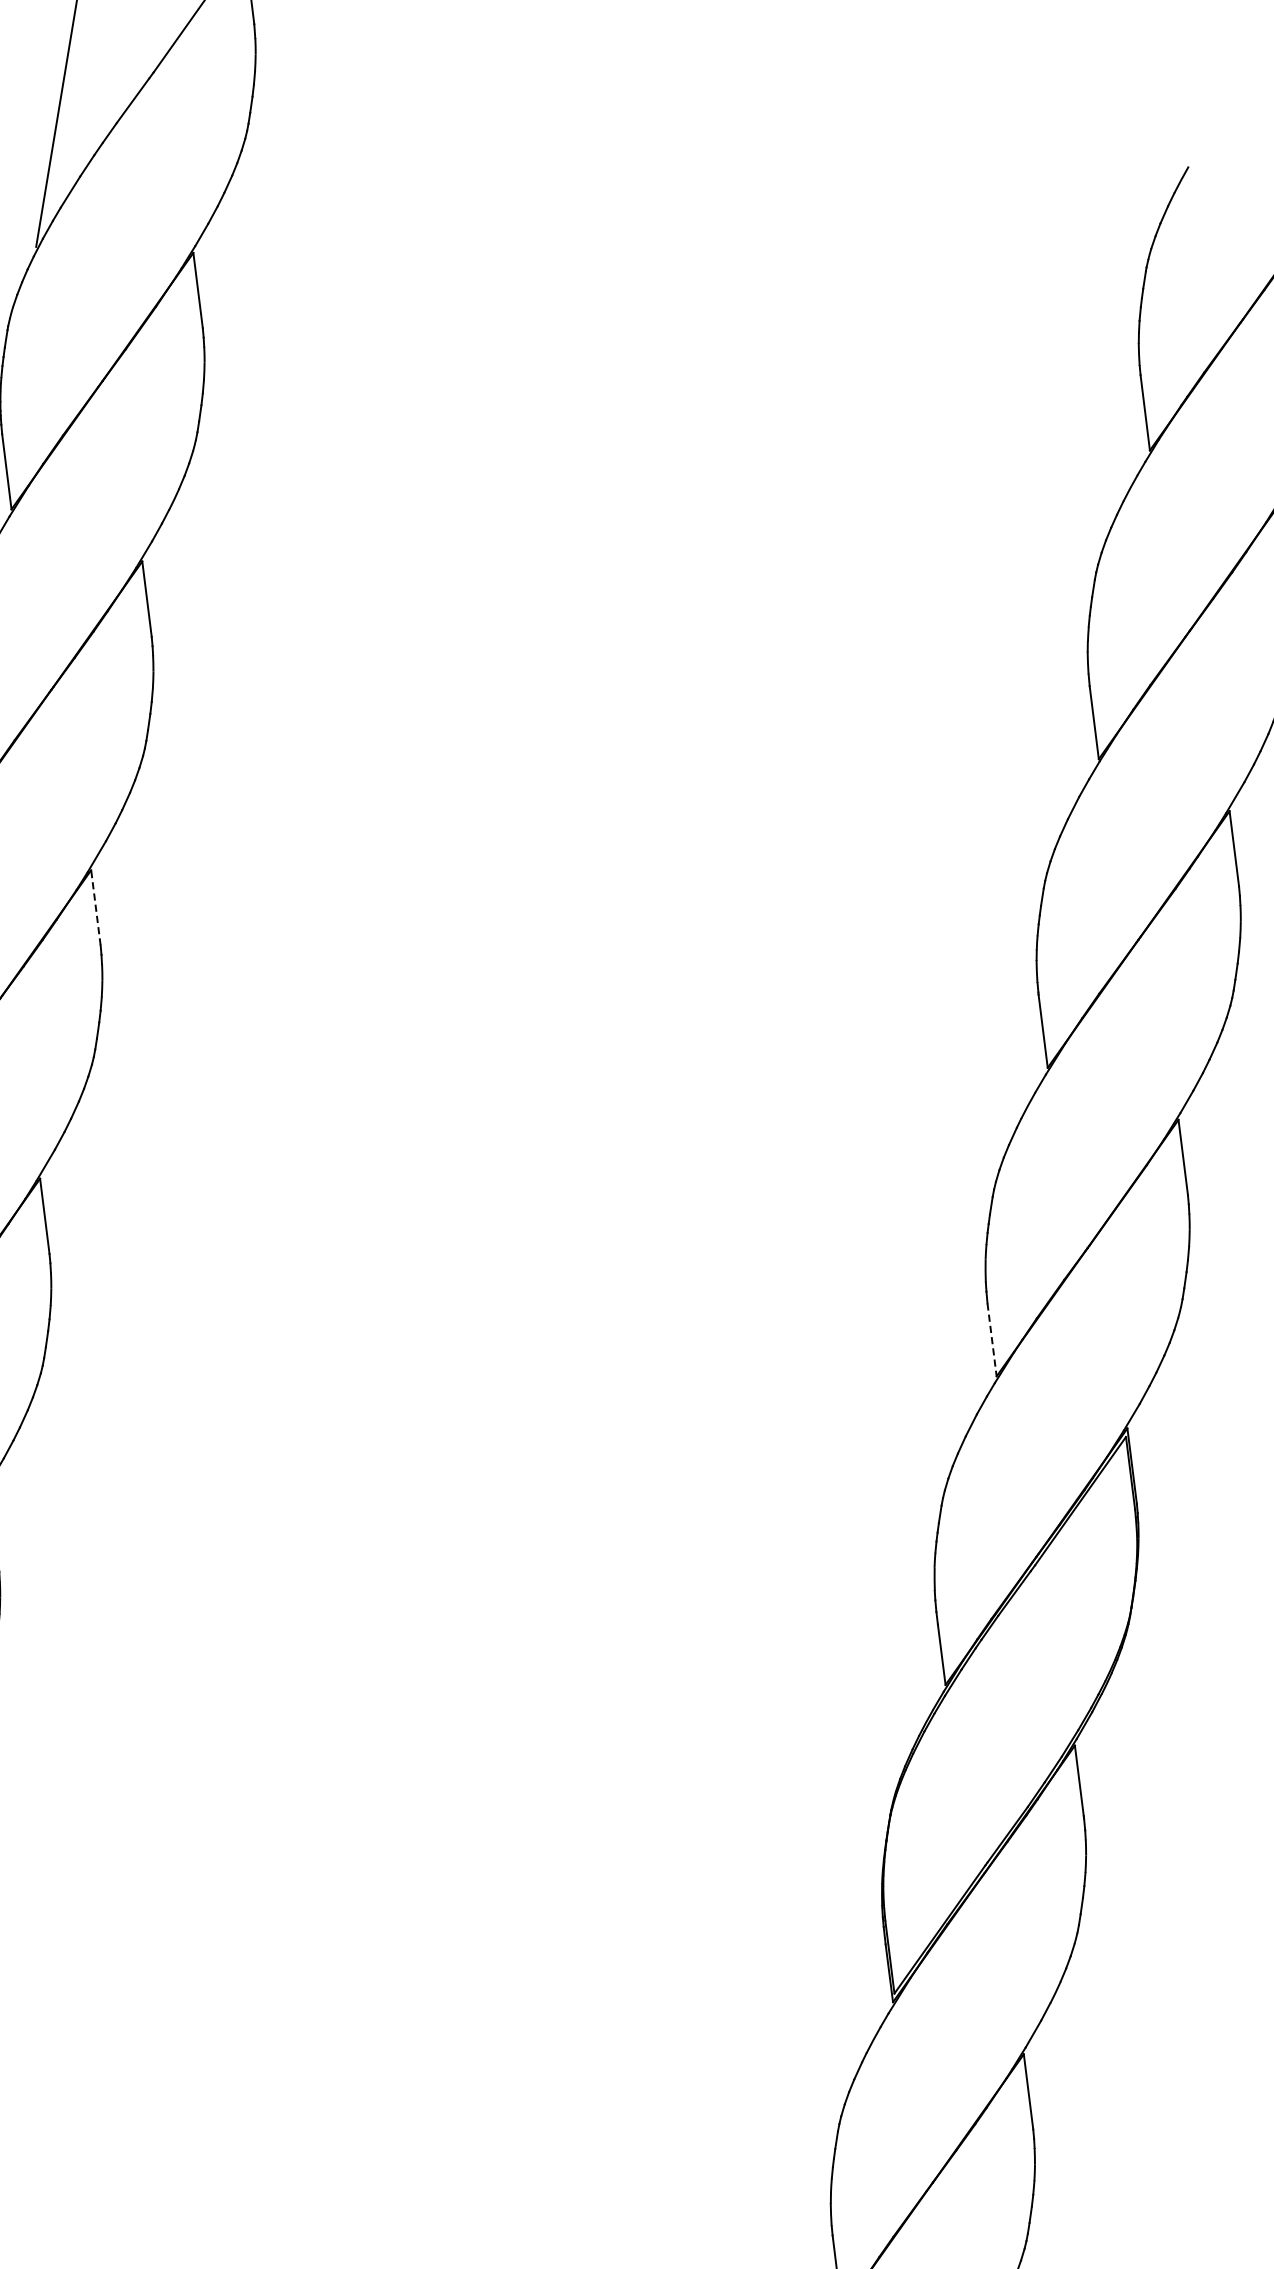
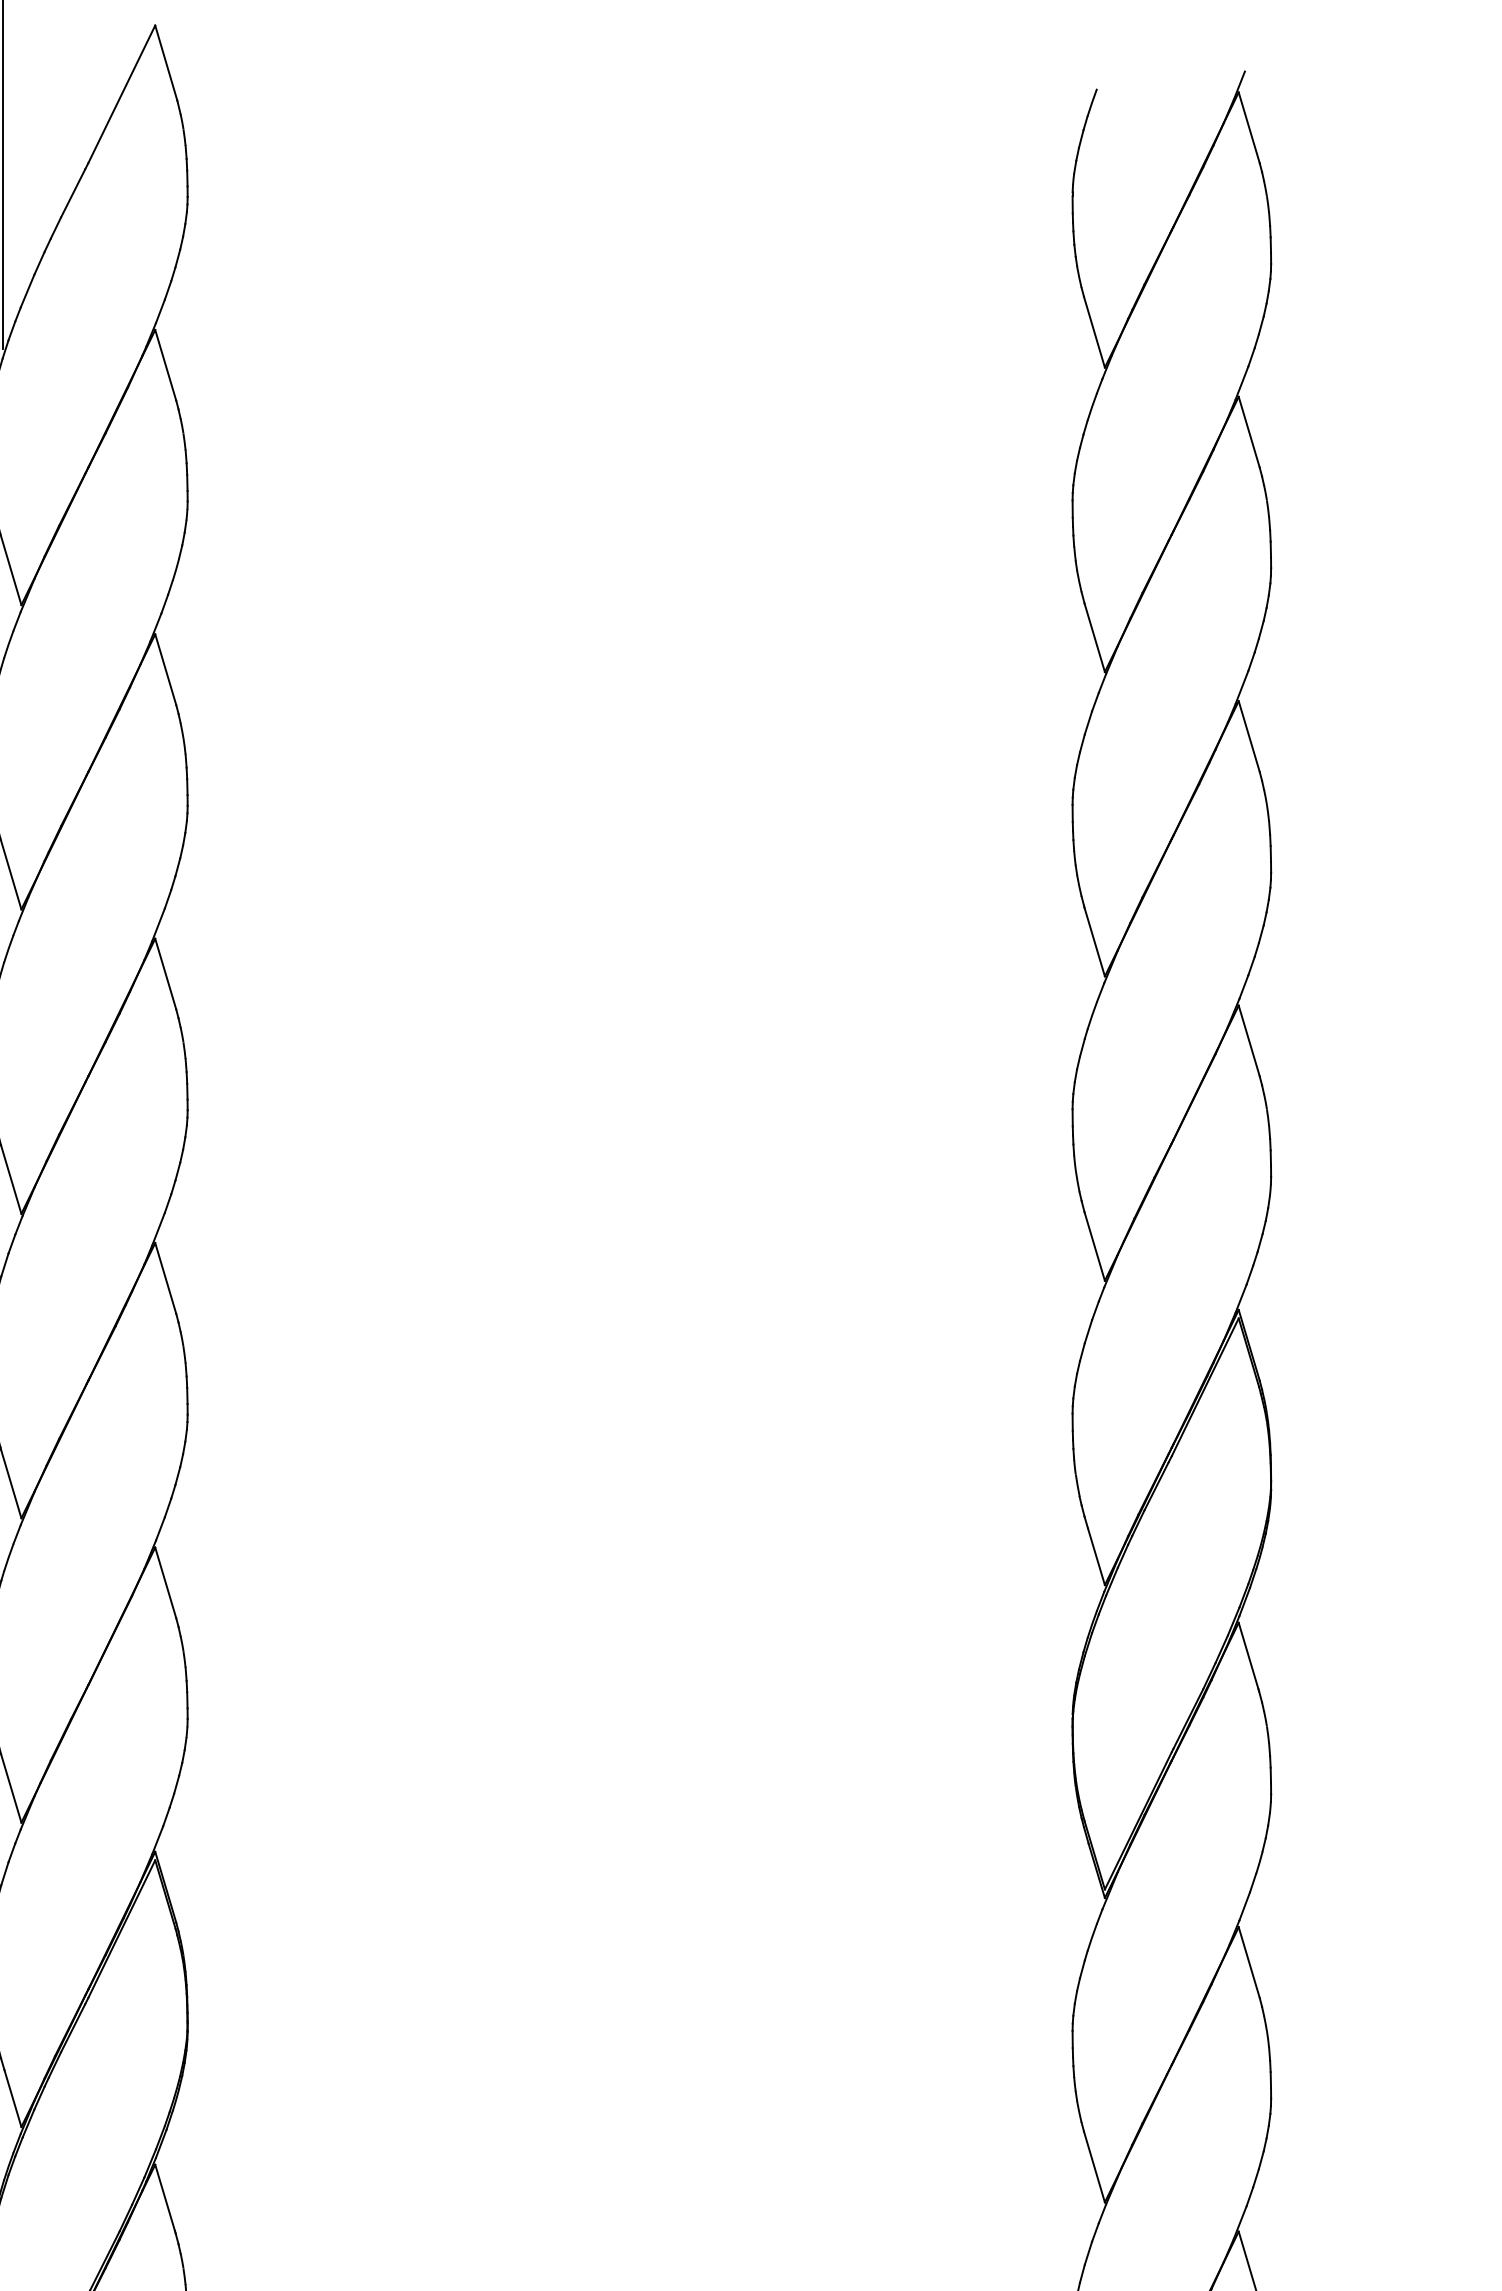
line: (95, 908) -> (165, 974), dashed -> solid
line: (991, 1339) -> (1094, 1246), dashed -> solid

